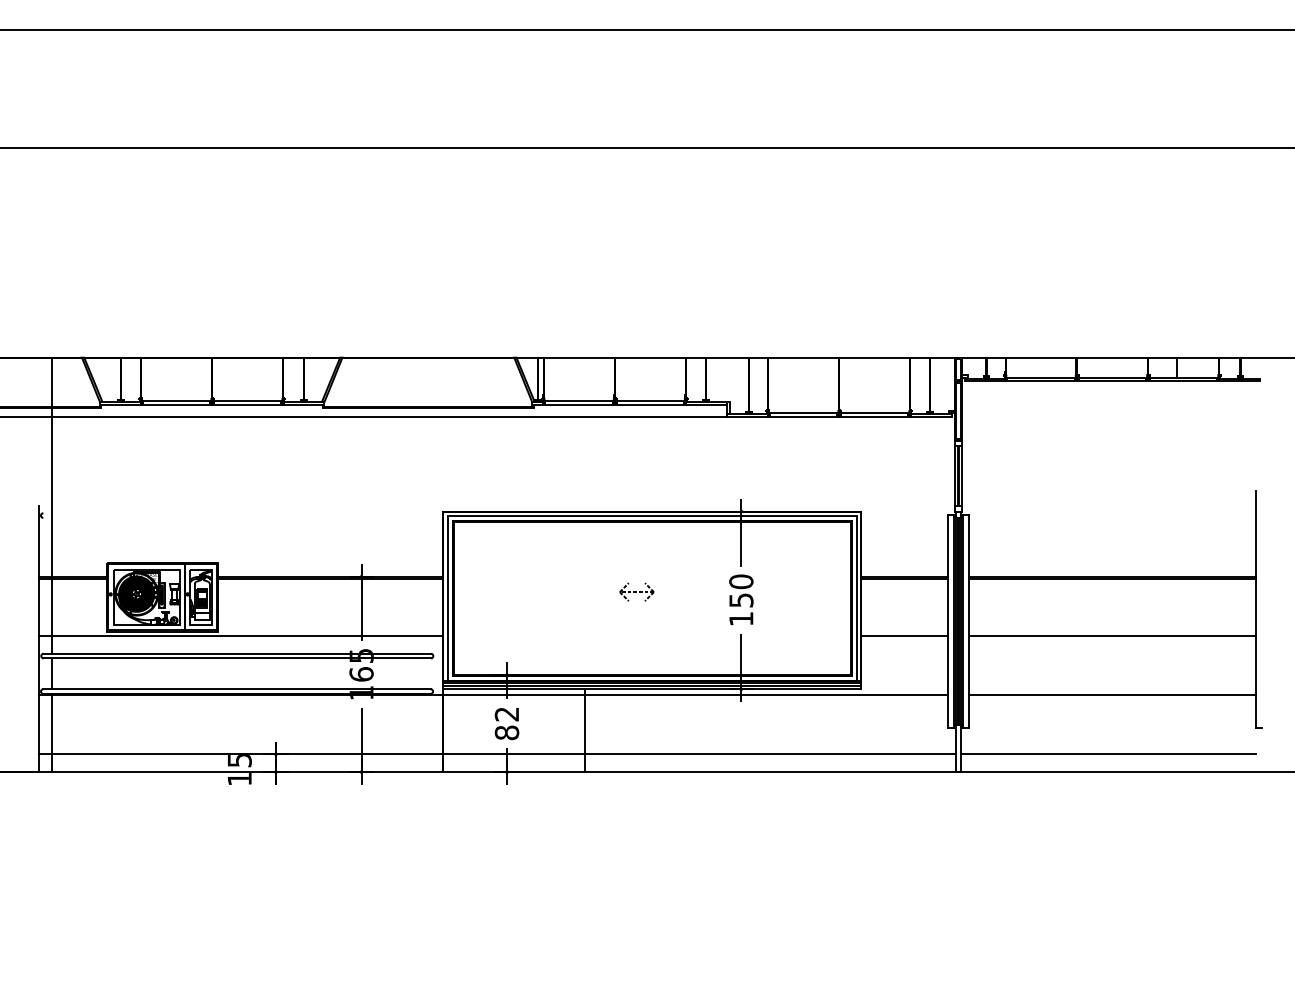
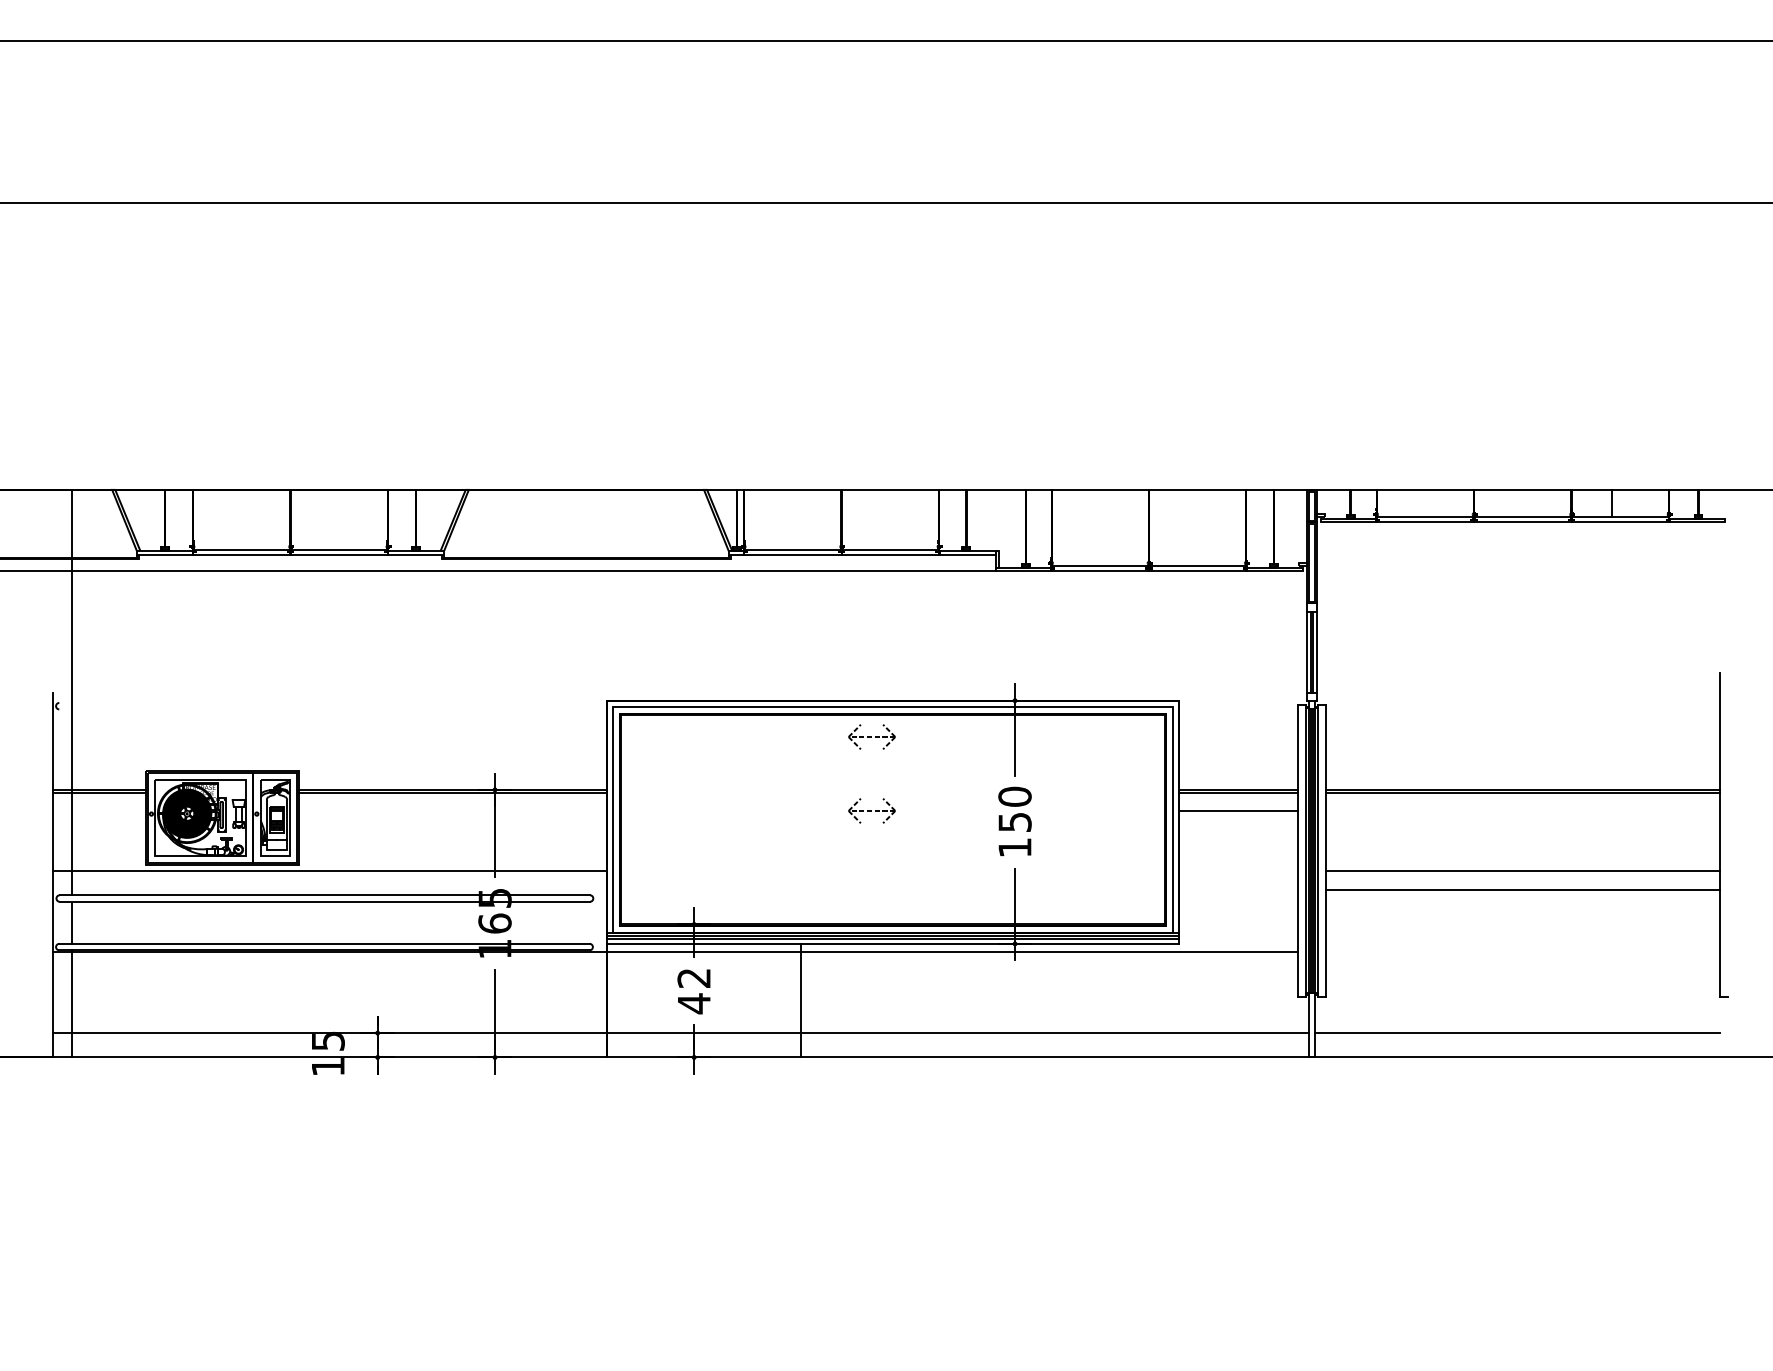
part: (636, 537) -> (871, 736), added
line: (904, 635) -> (1238, 810), moved
line: (1112, 695) -> (1523, 890), moved
text: (506, 732) -> (693, 1003), 82 -> 42

